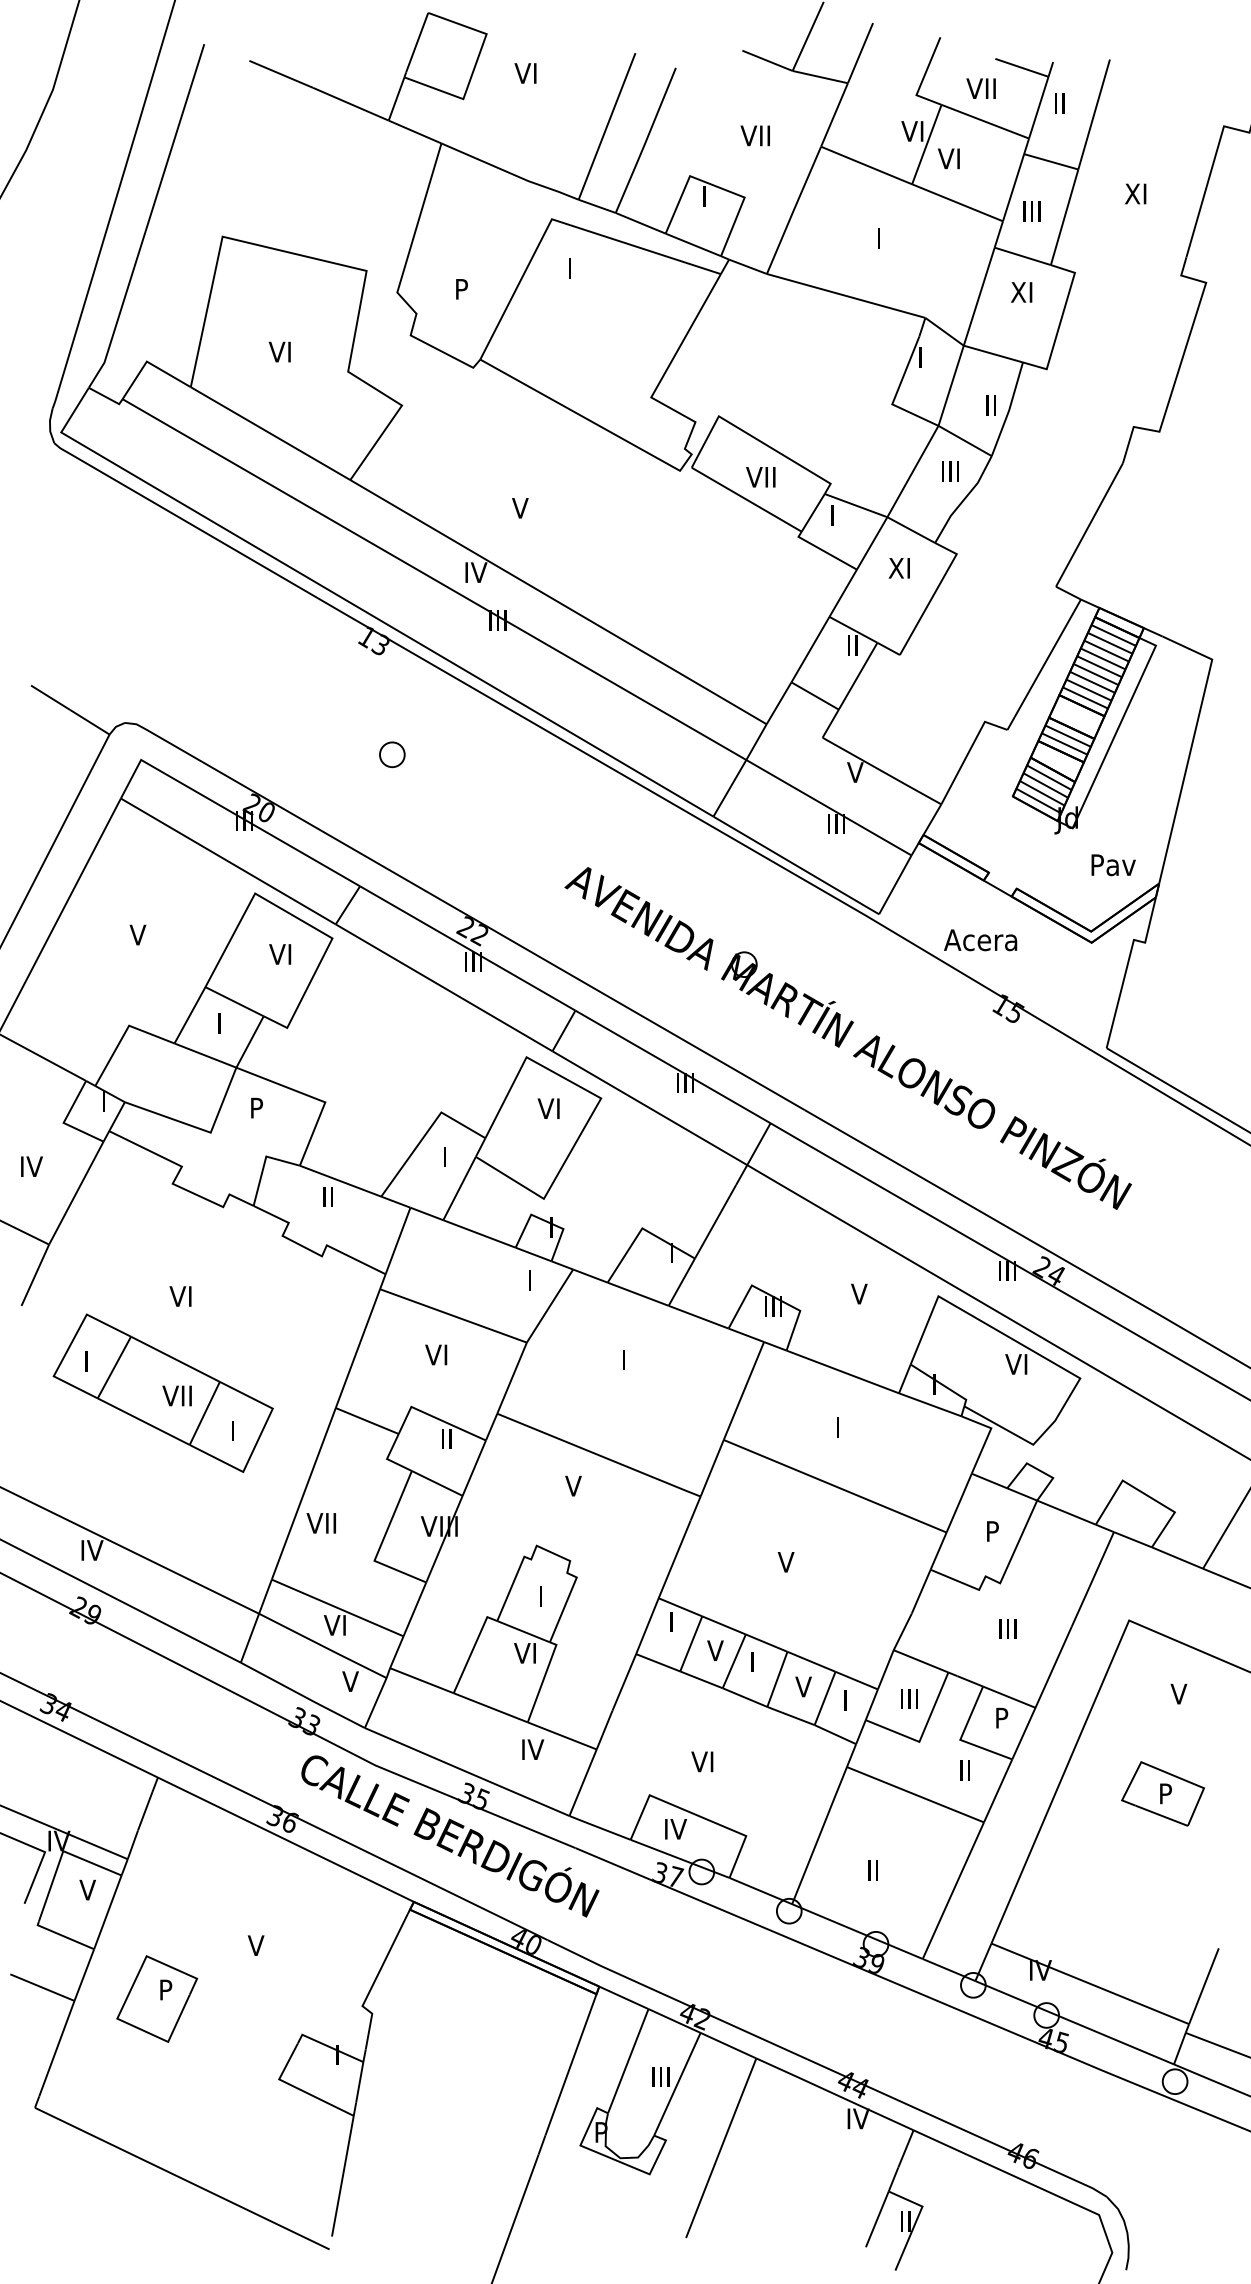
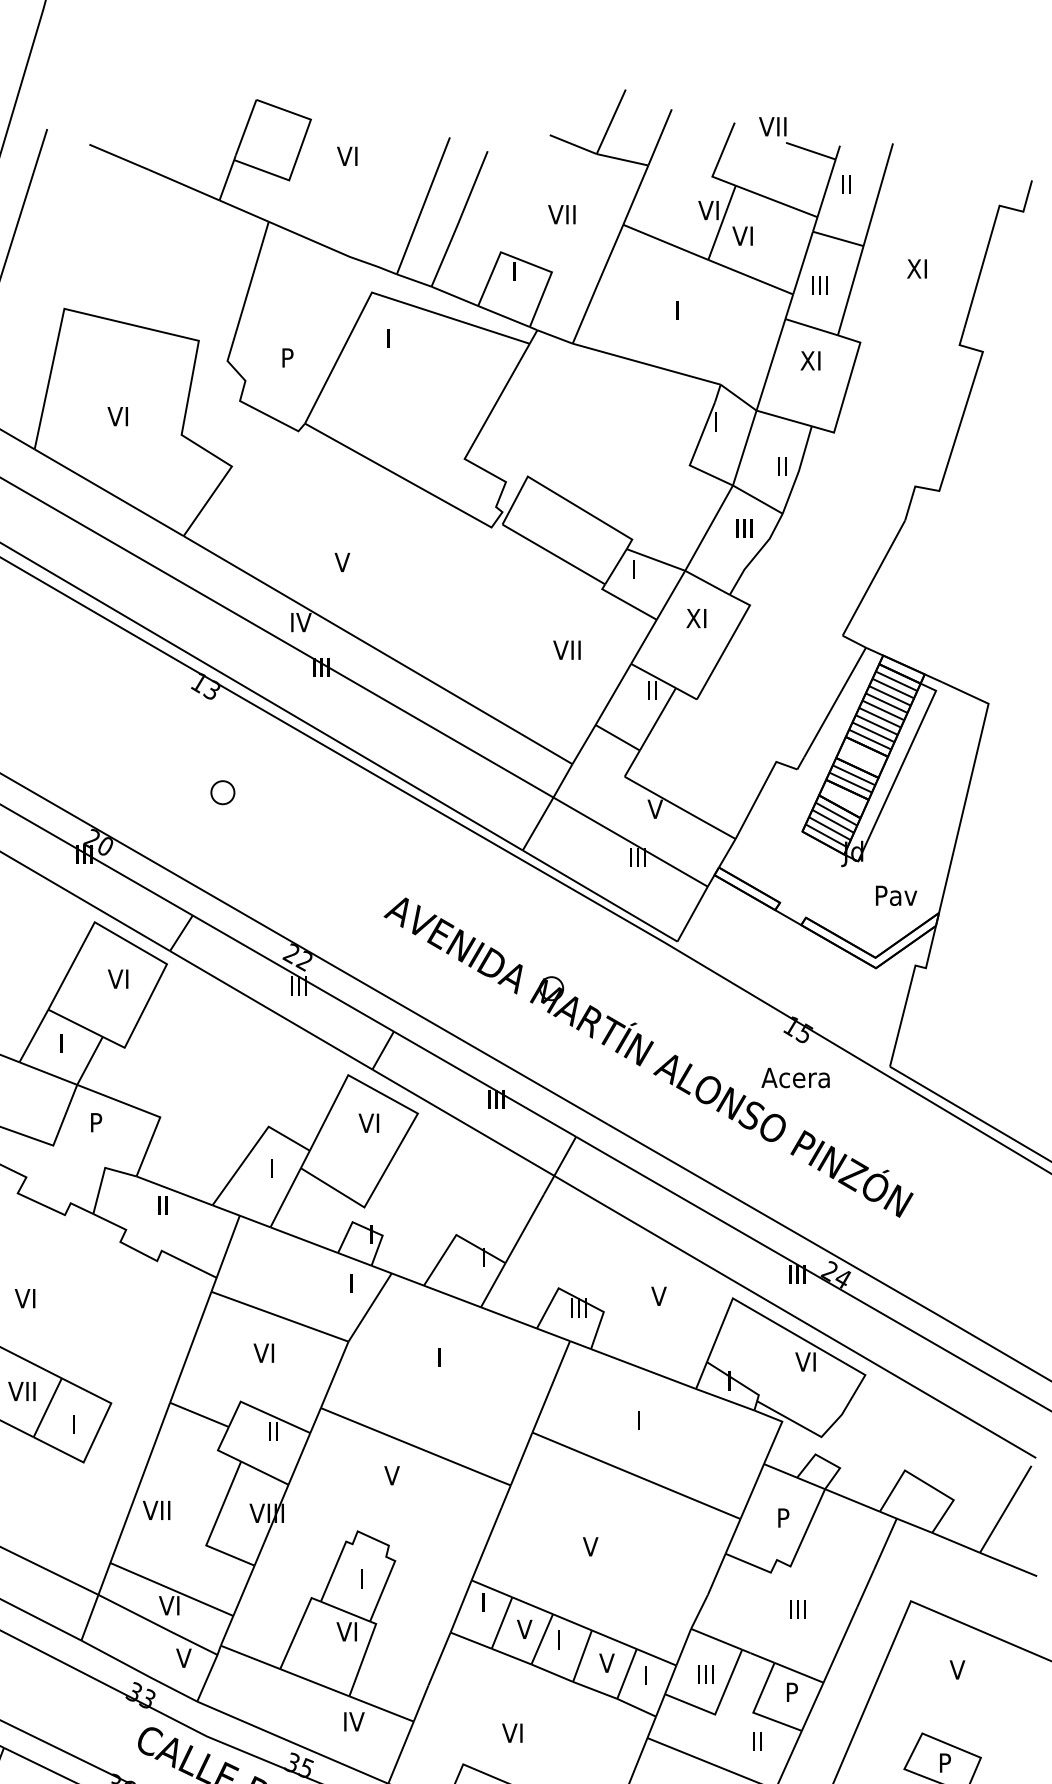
text: (980, 88) -> (772, 126), moved
text: (760, 477) -> (566, 650), moved
text: (980, 940) -> (795, 1078), moved

